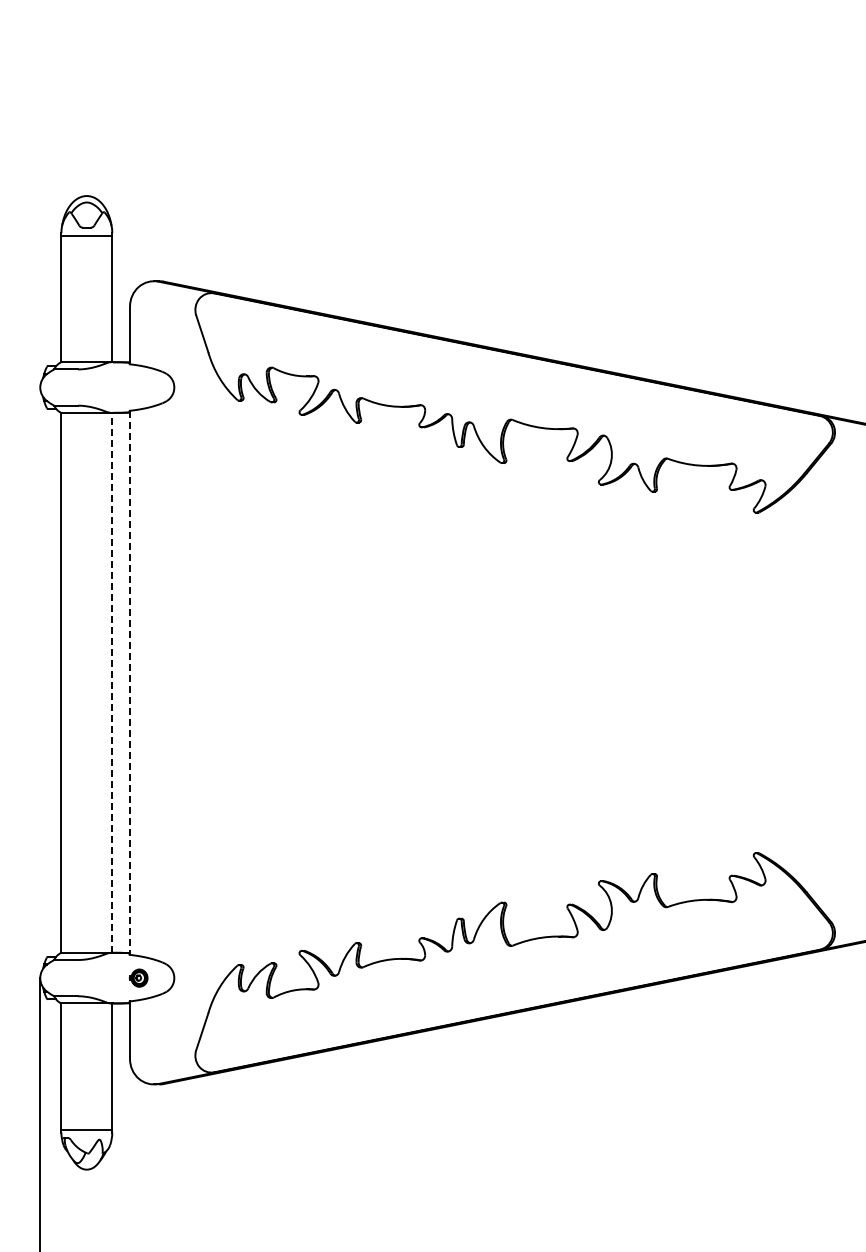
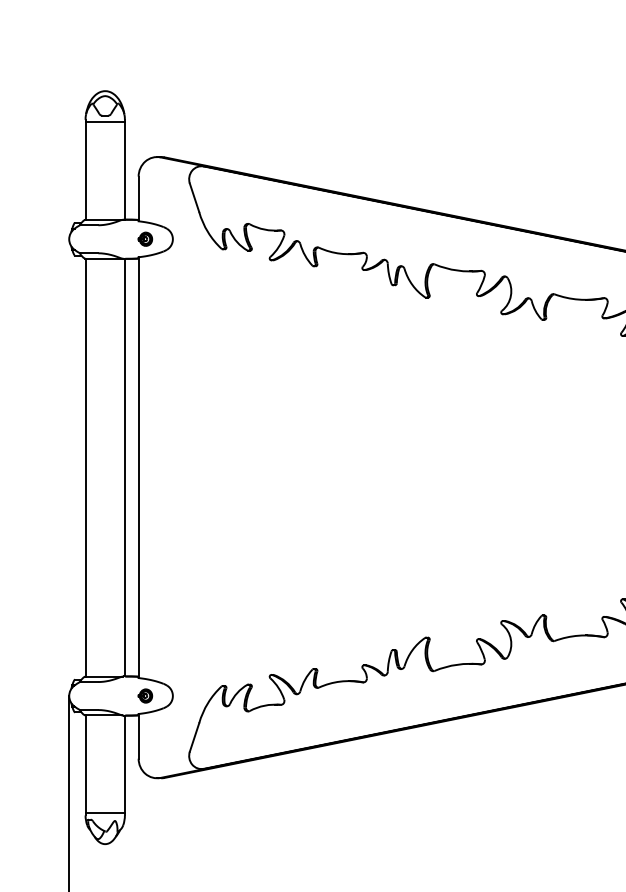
part: (138, 387) -> (145, 239), added
line: (112, 682) -> (125, 467), dashed -> solid
line: (130, 683) -> (139, 468), dashed -> solid

